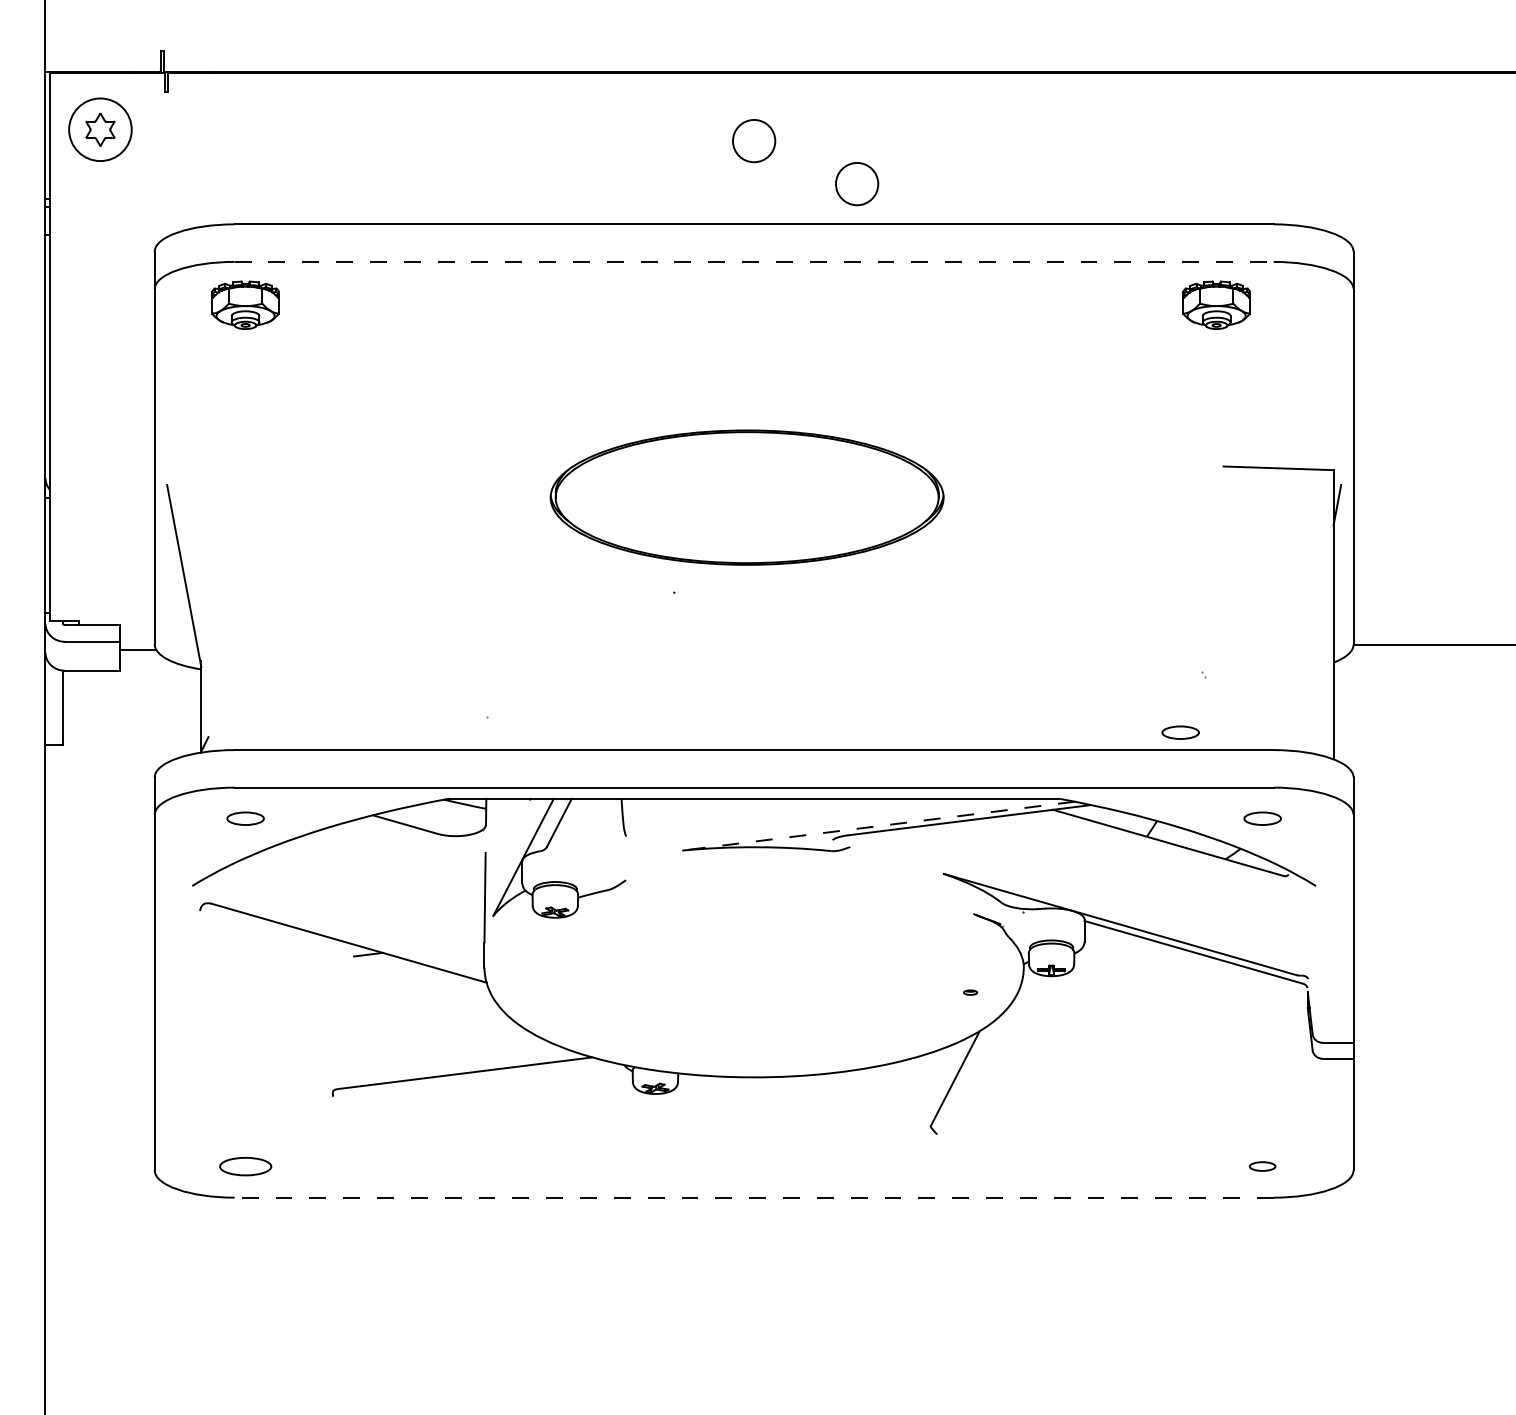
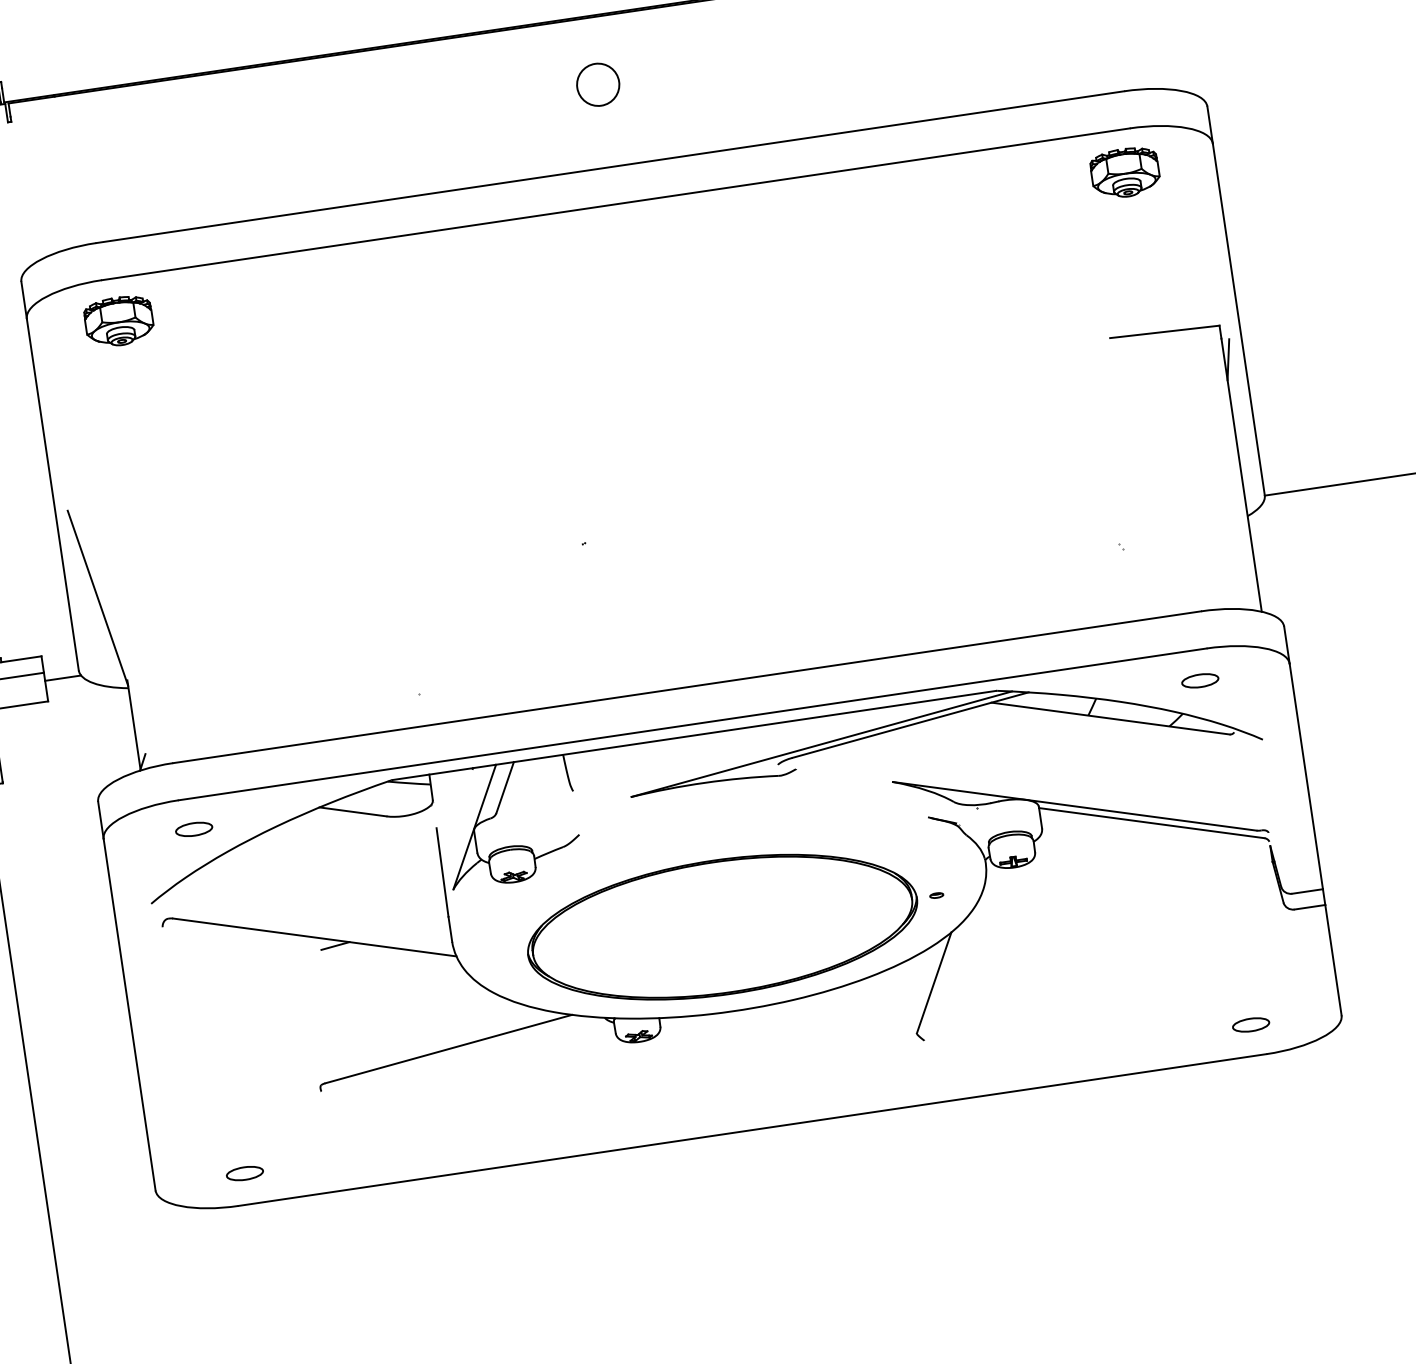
circle: (857, 184) -> (706, 112), removed
line: (754, 261) -> (616, 203), dashed -> solid
part: (1216, 304) -> (1125, 172), moved
part: (746, 497) -> (721, 927), moved
part: (1180, 732) -> (1106, 607), removed
line: (878, 826) -> (821, 744), dashed -> solid
part: (245, 1166) -> (244, 1173), size x0.71
part: (1262, 1166) -> (1250, 1024), size x1.43
line: (754, 1197) -> (752, 1129), dashed -> solid

